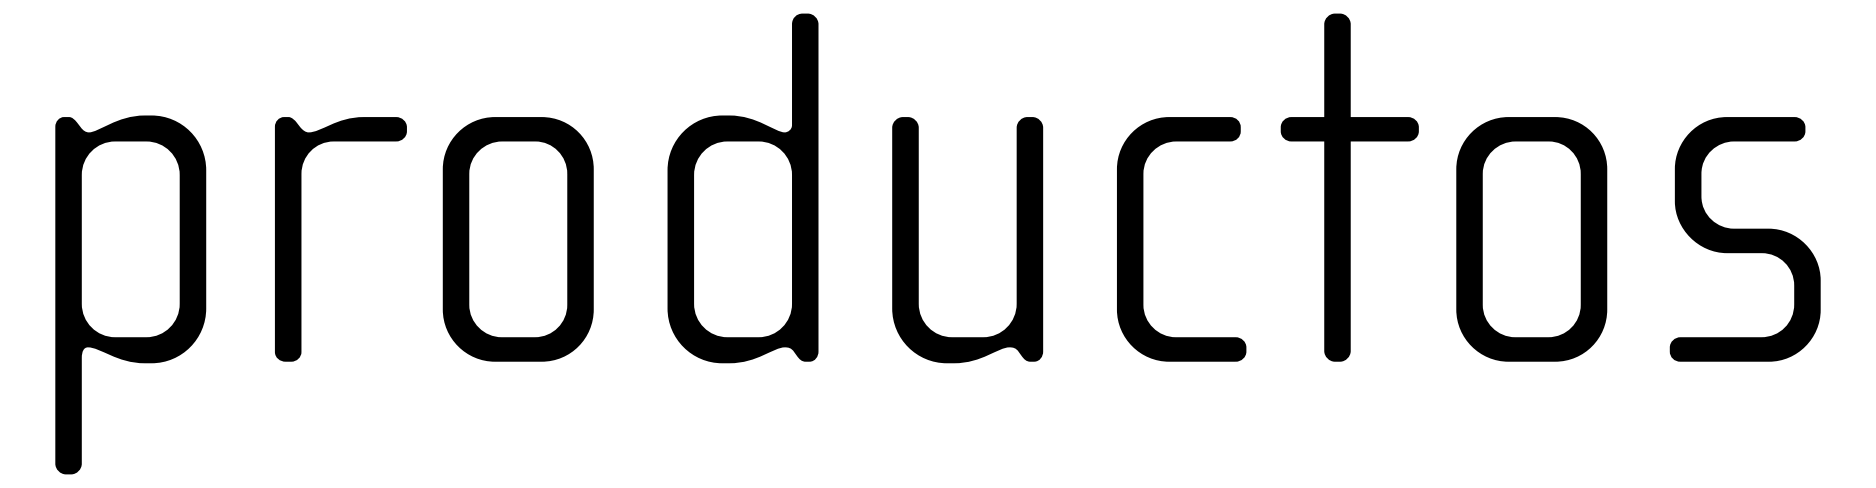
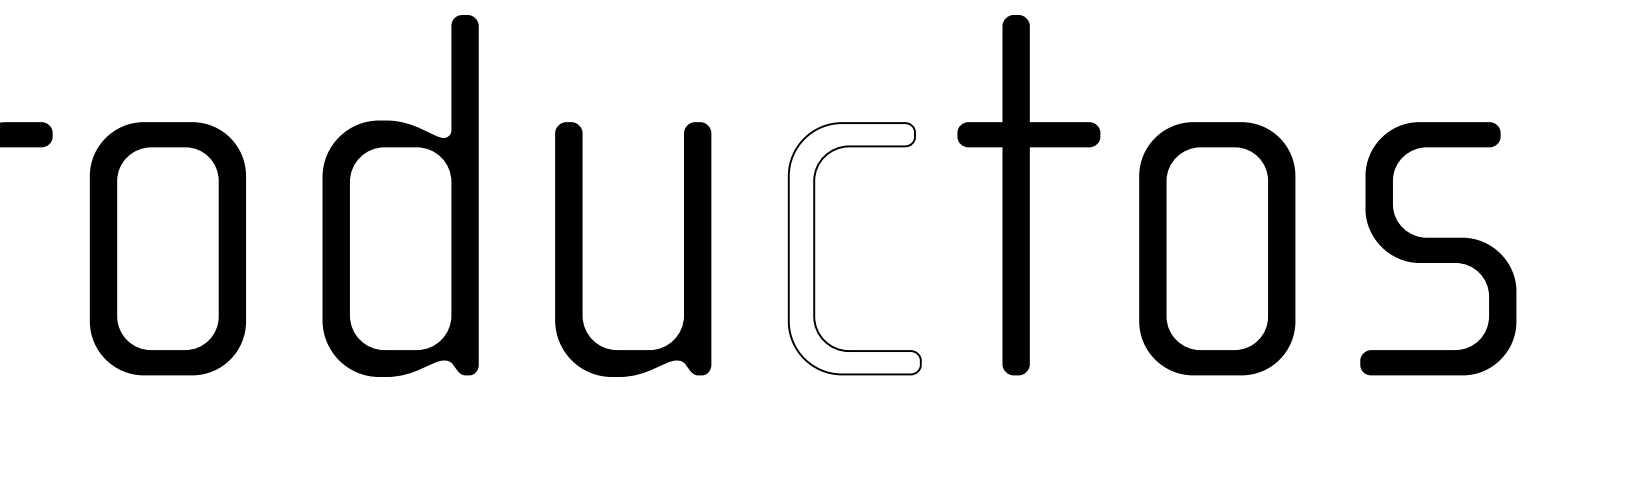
fill: (1181, 239) -> (854, 248), removed

